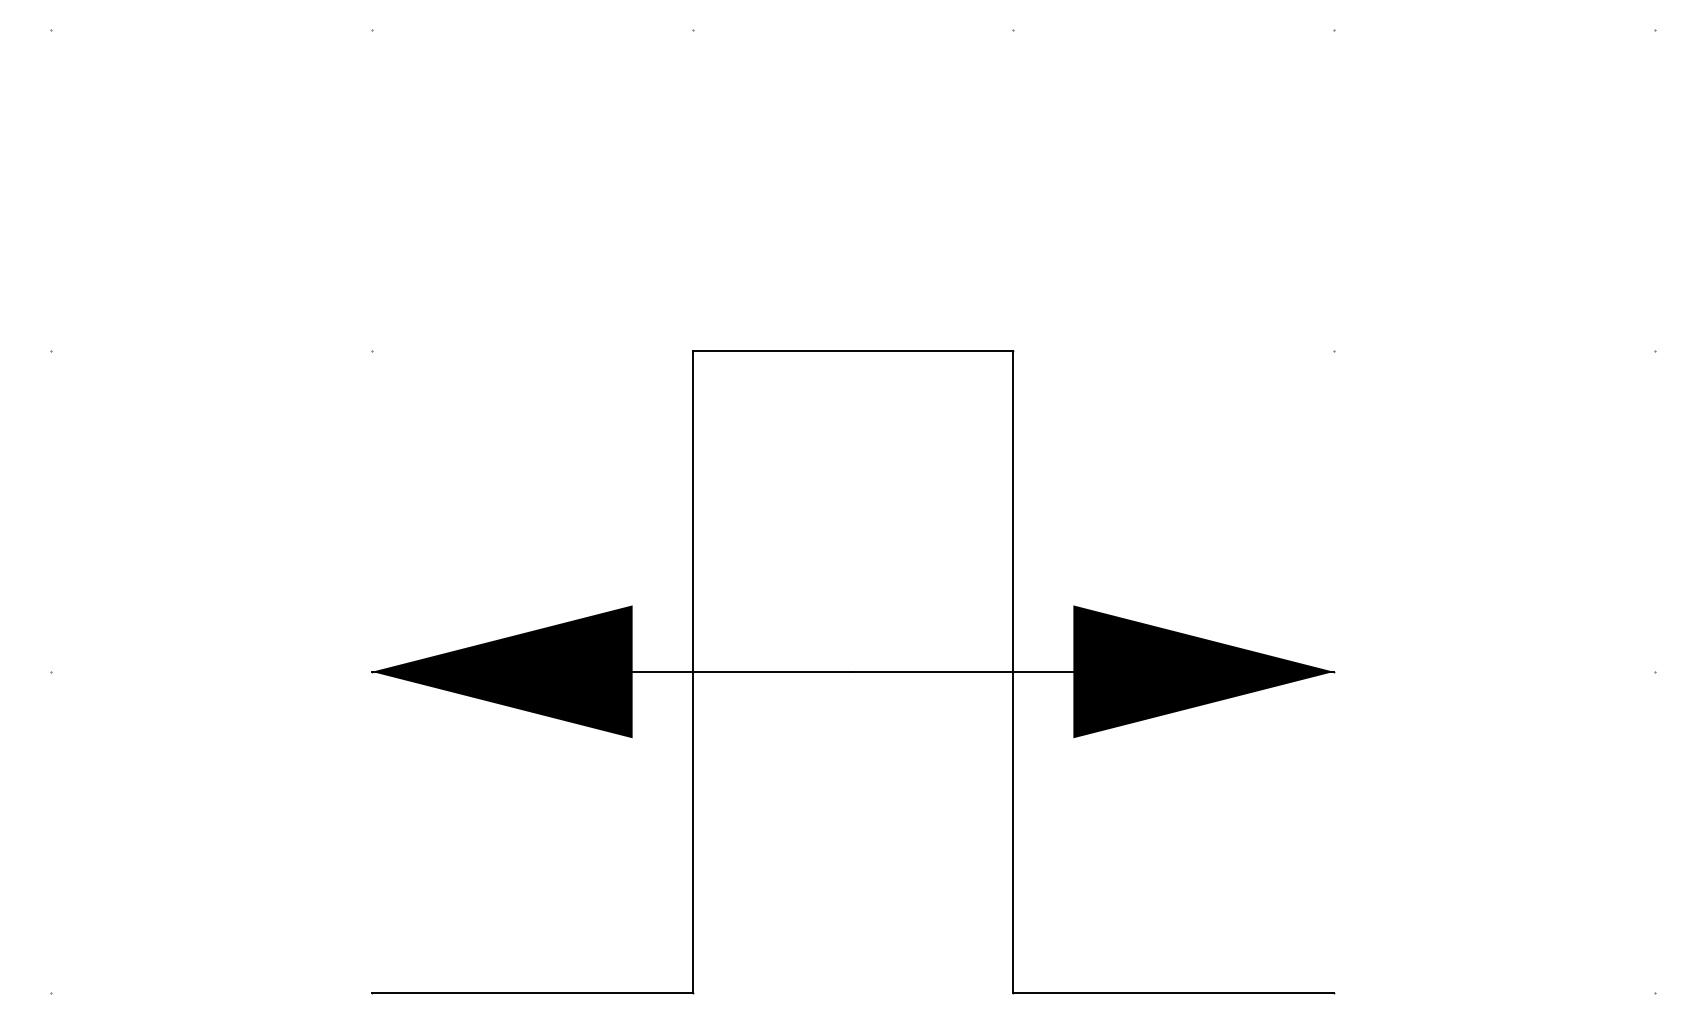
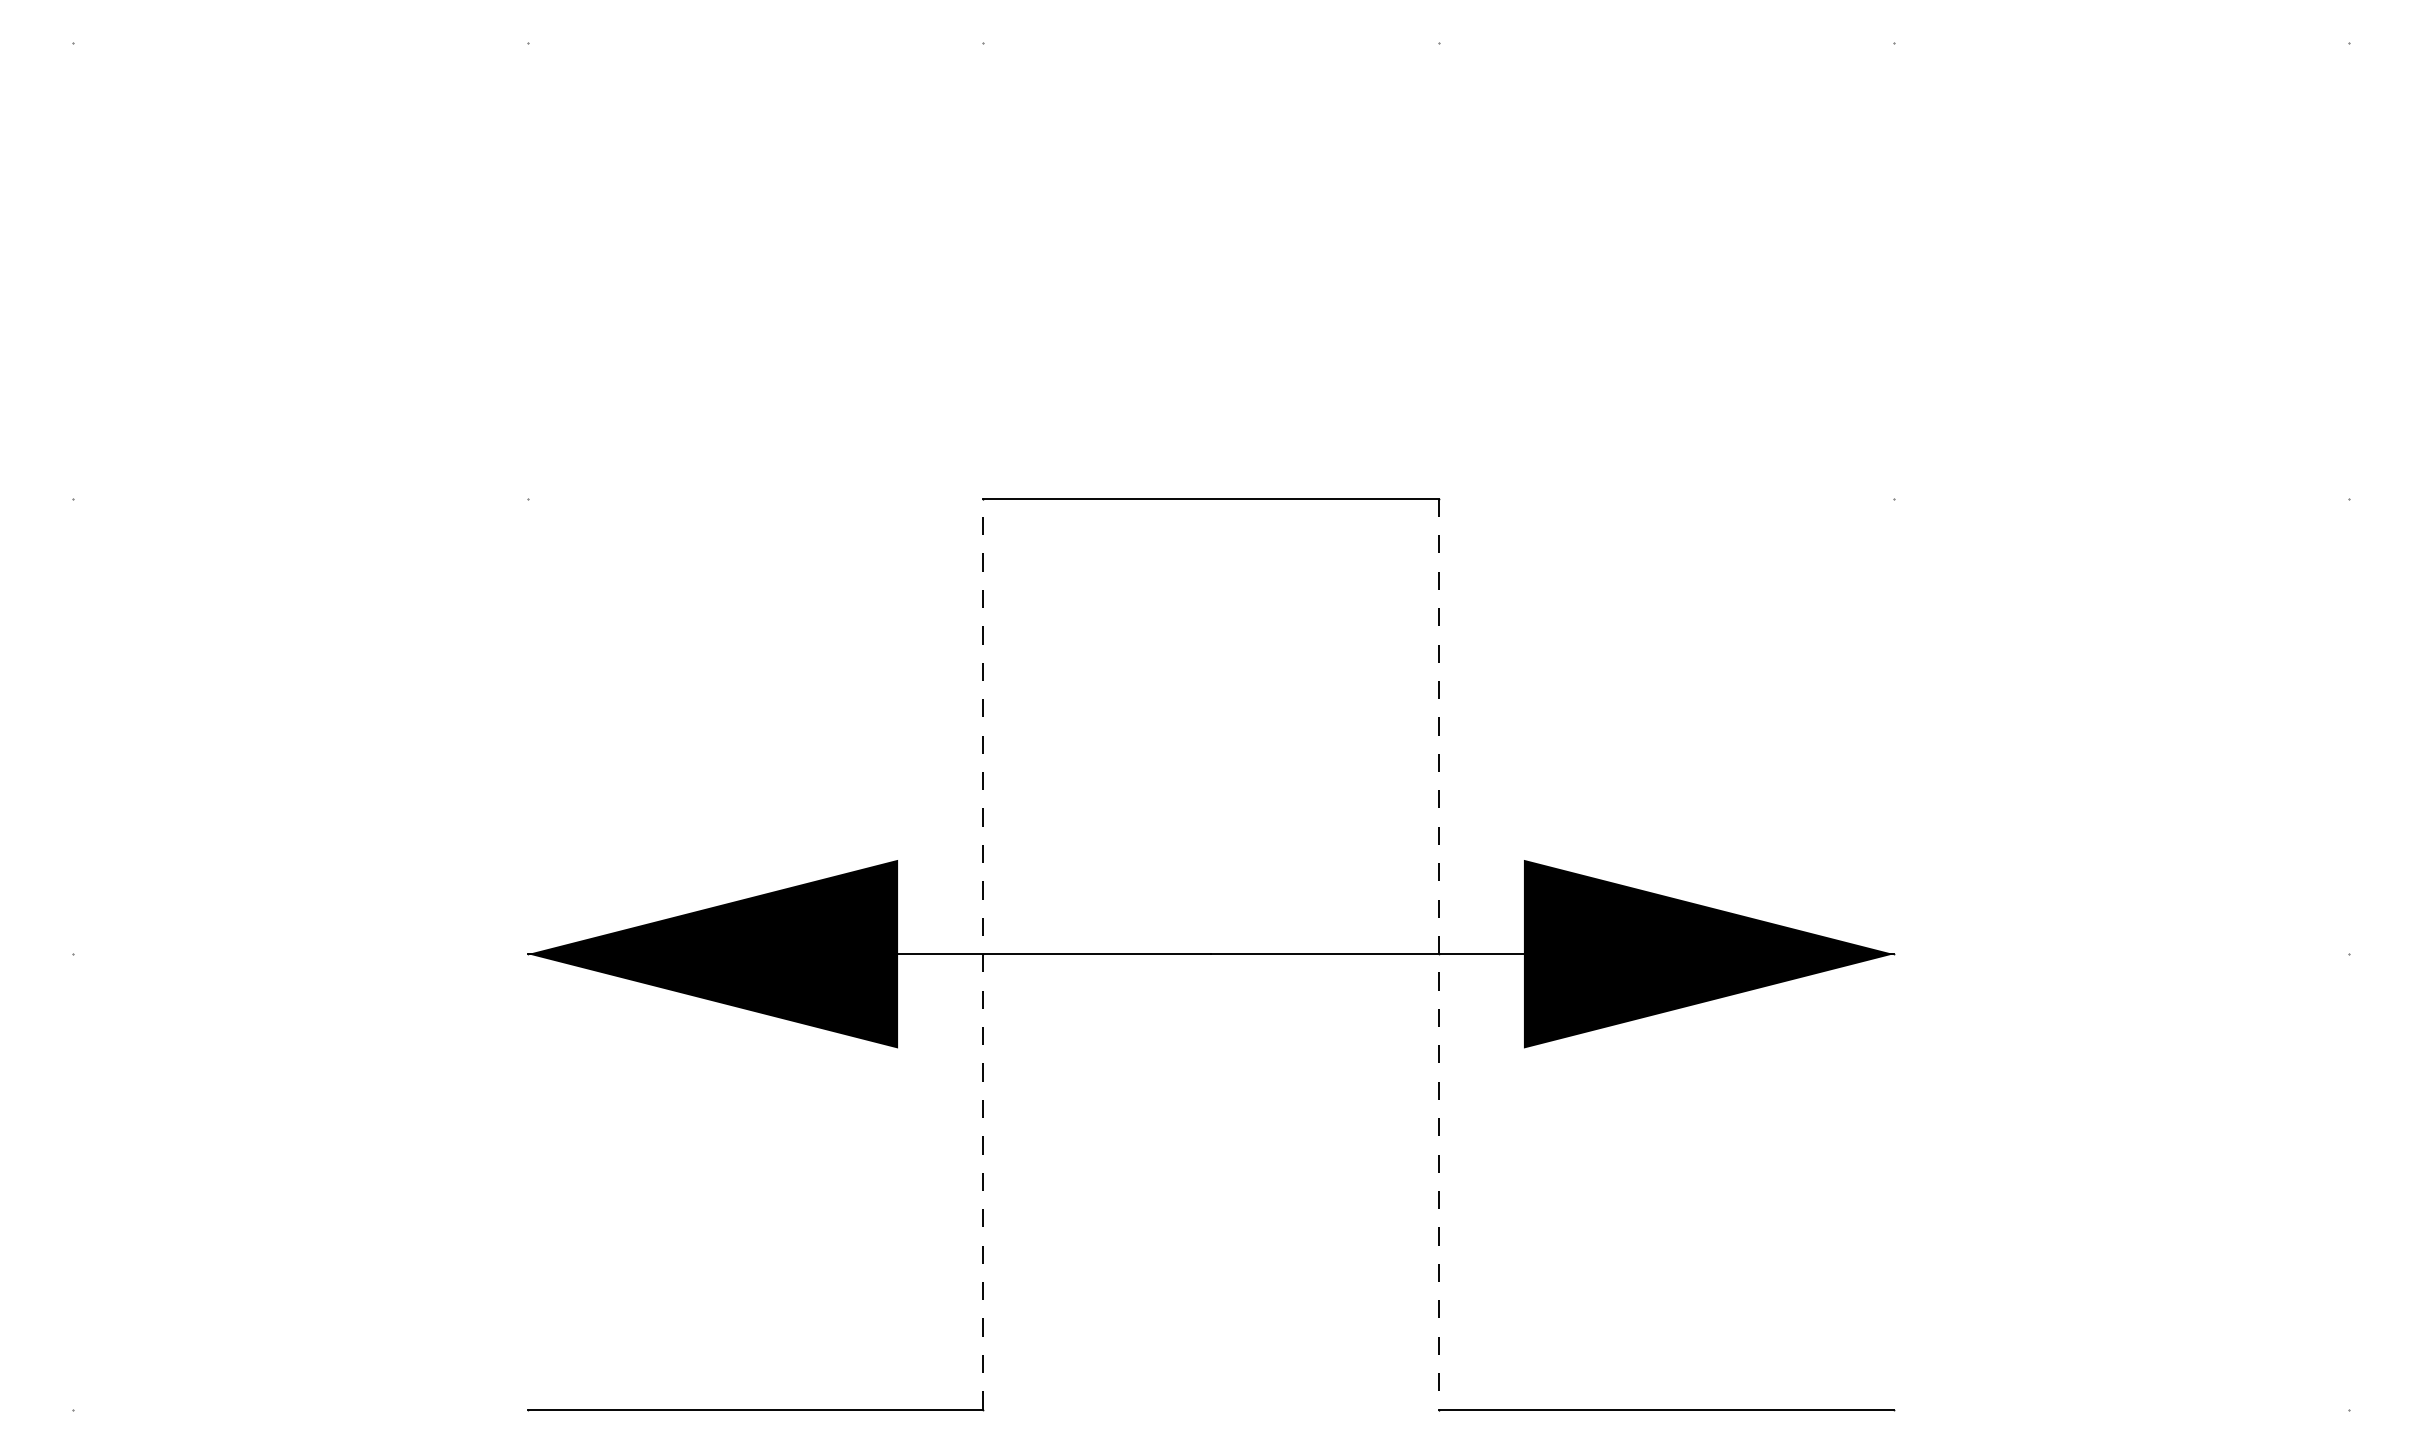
line: (692, 671) -> (983, 953), solid -> dashed
line: (1013, 672) -> (1438, 954), solid -> dashed

